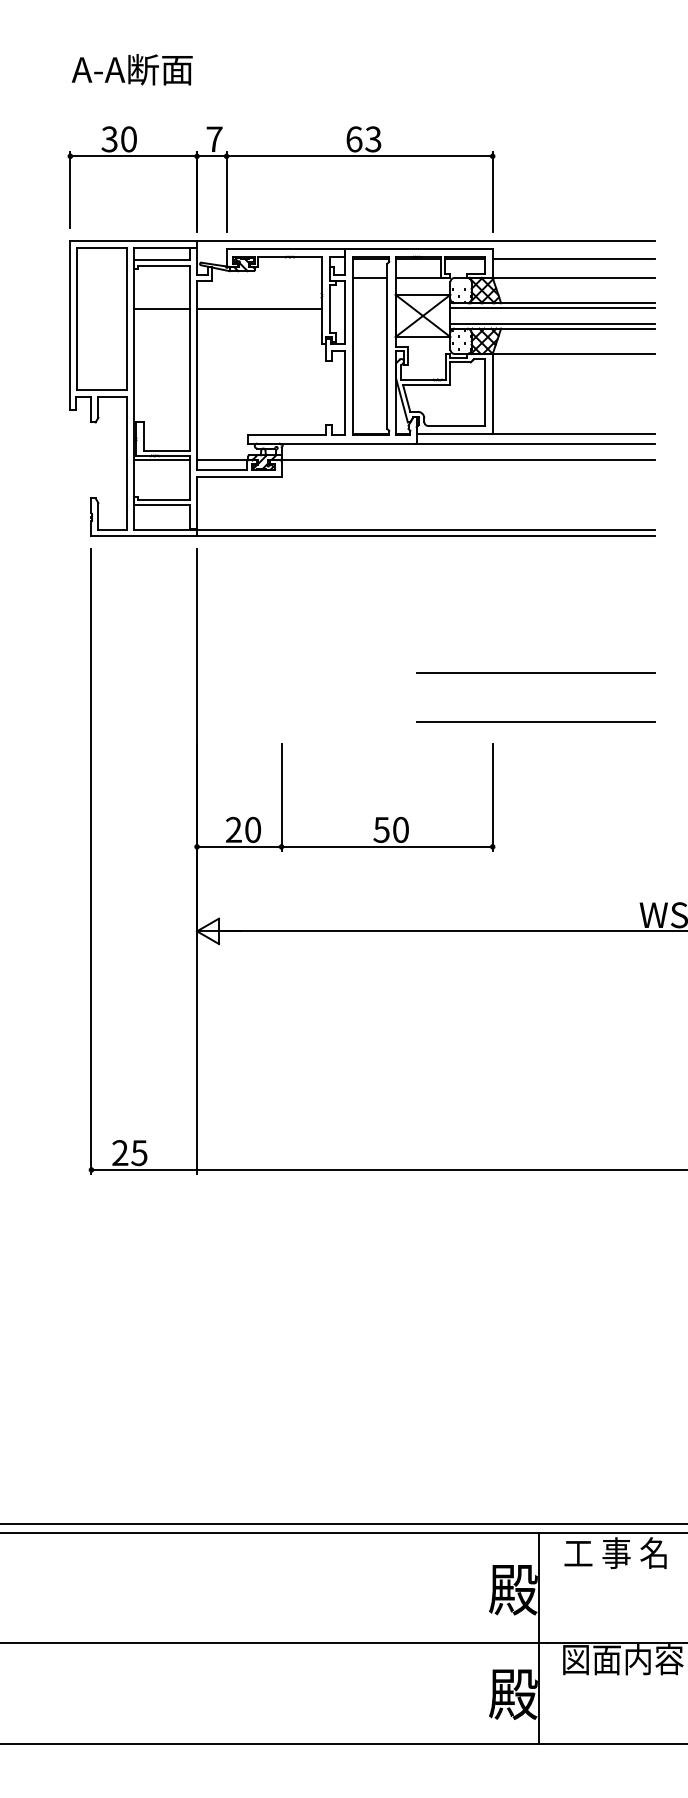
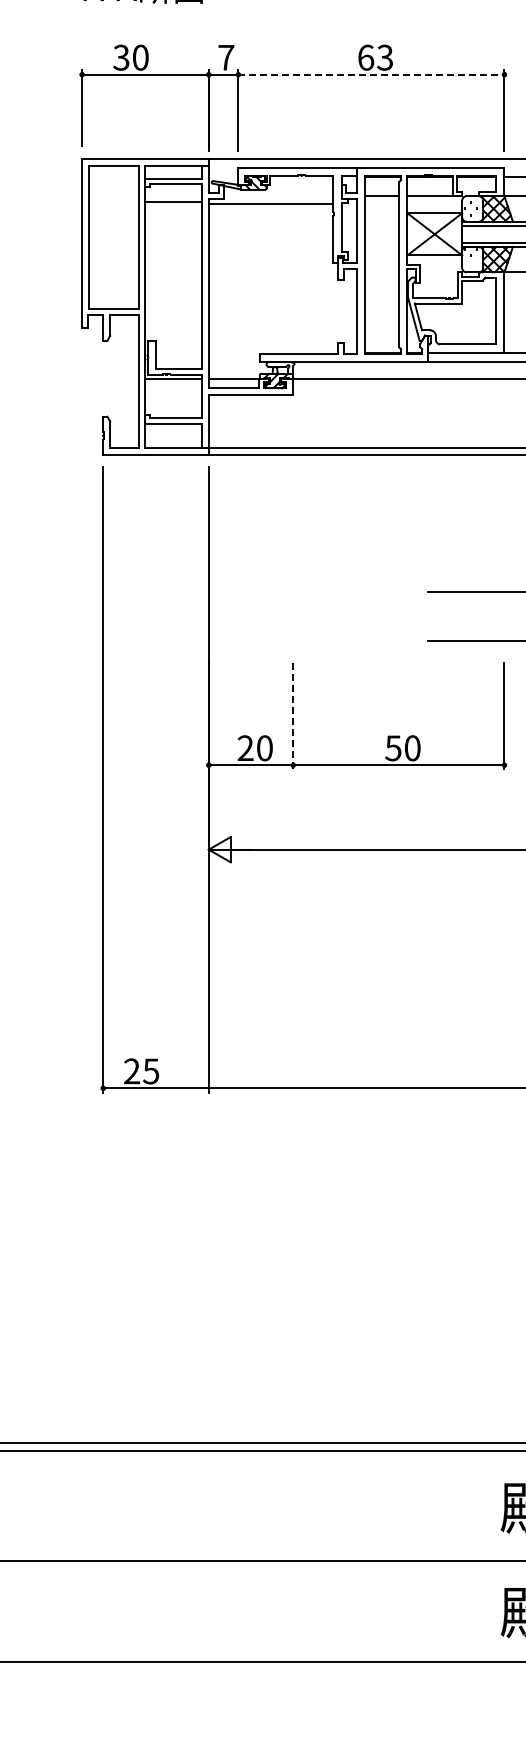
line: (360, 156) -> (372, 74), solid -> dashed
line: (161, 309) -> (173, 201), moved
line: (259, 309) -> (271, 203), moved
line: (281, 798) -> (293, 716), solid -> dashed

